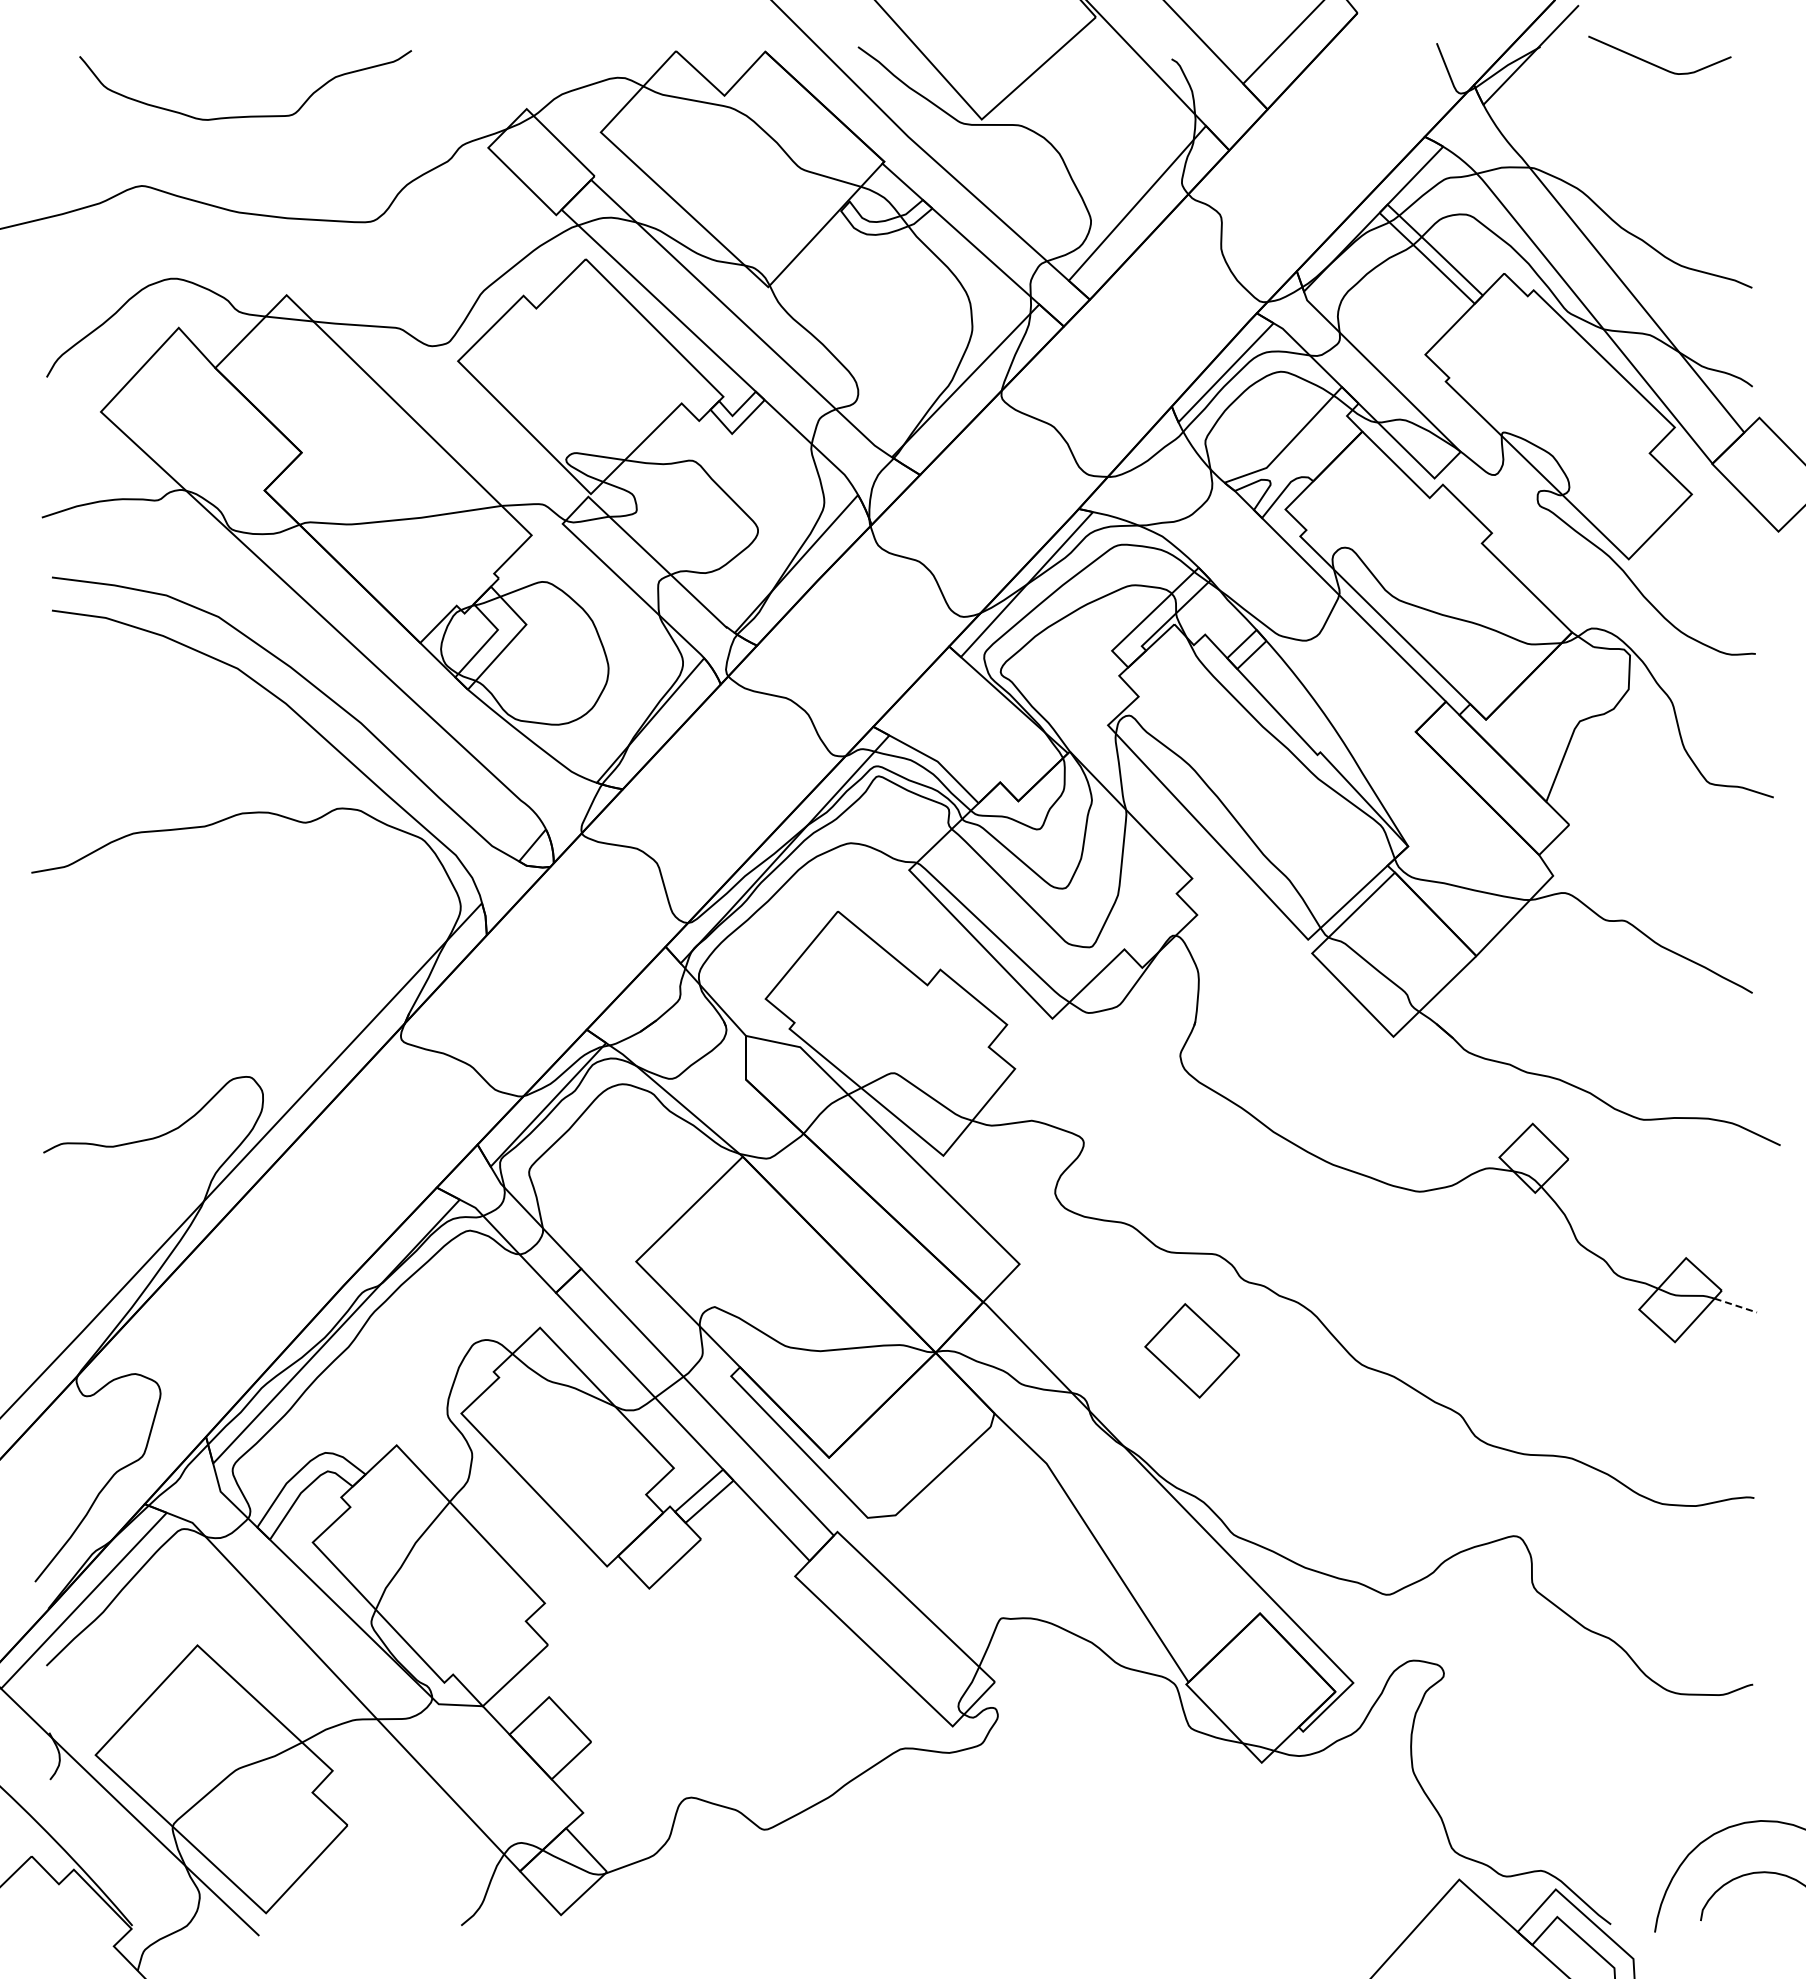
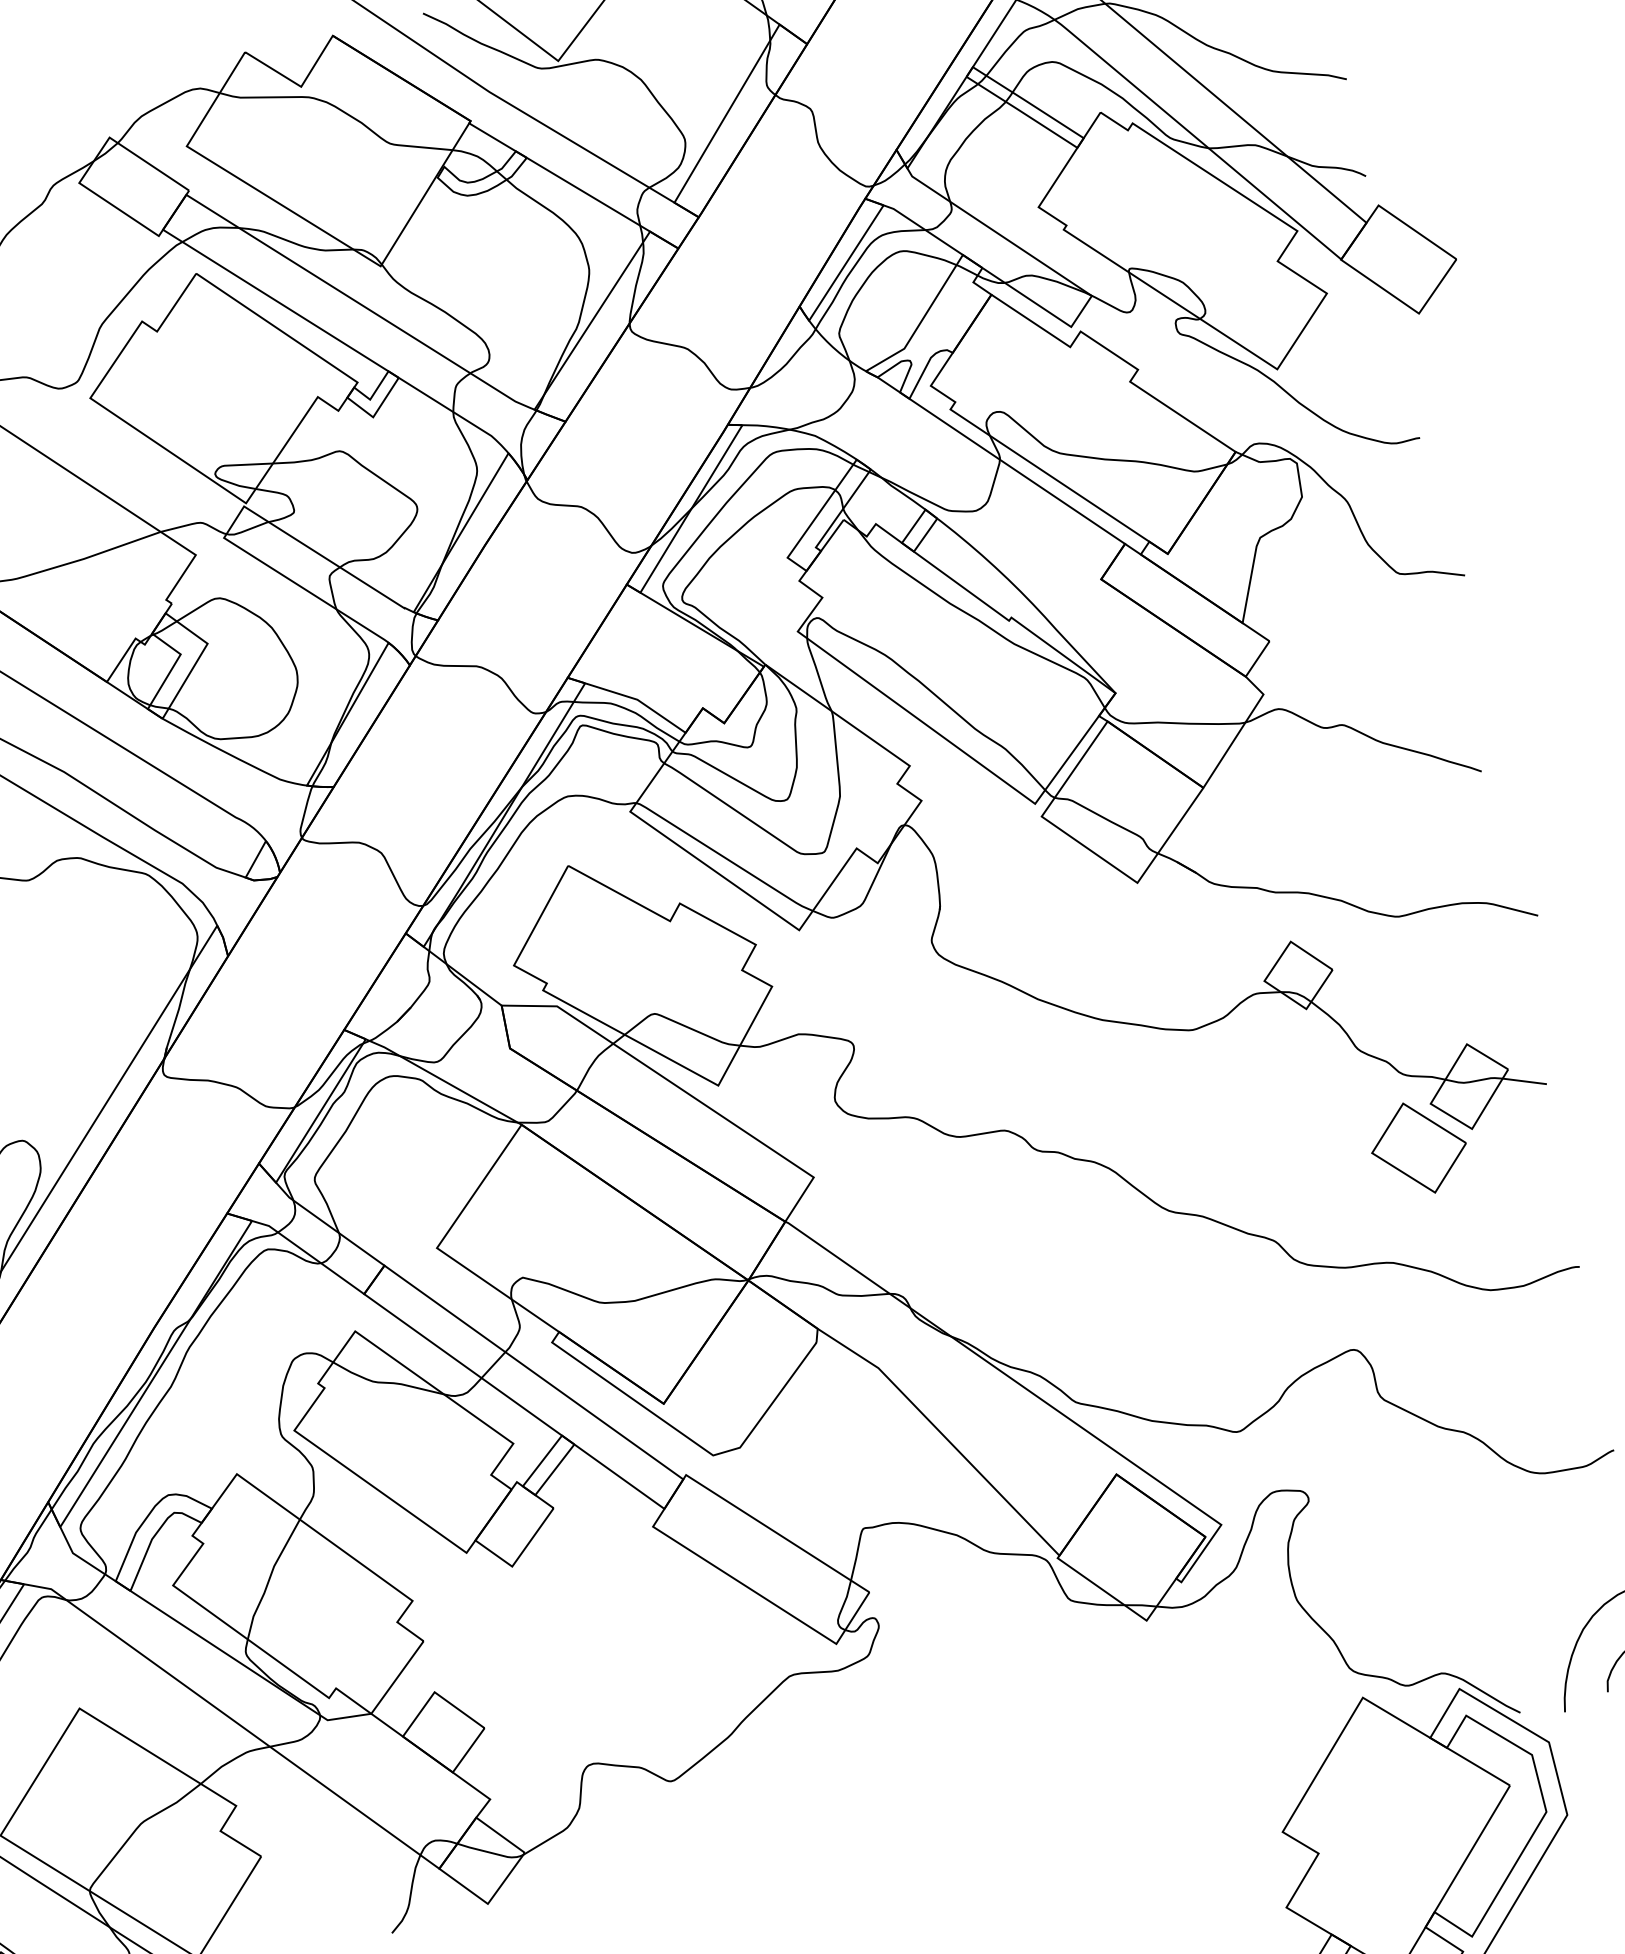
line: (1736, 1305) -> (1525, 1081), dashed -> solid
part: (1191, 1350) -> (1418, 1147), moved

